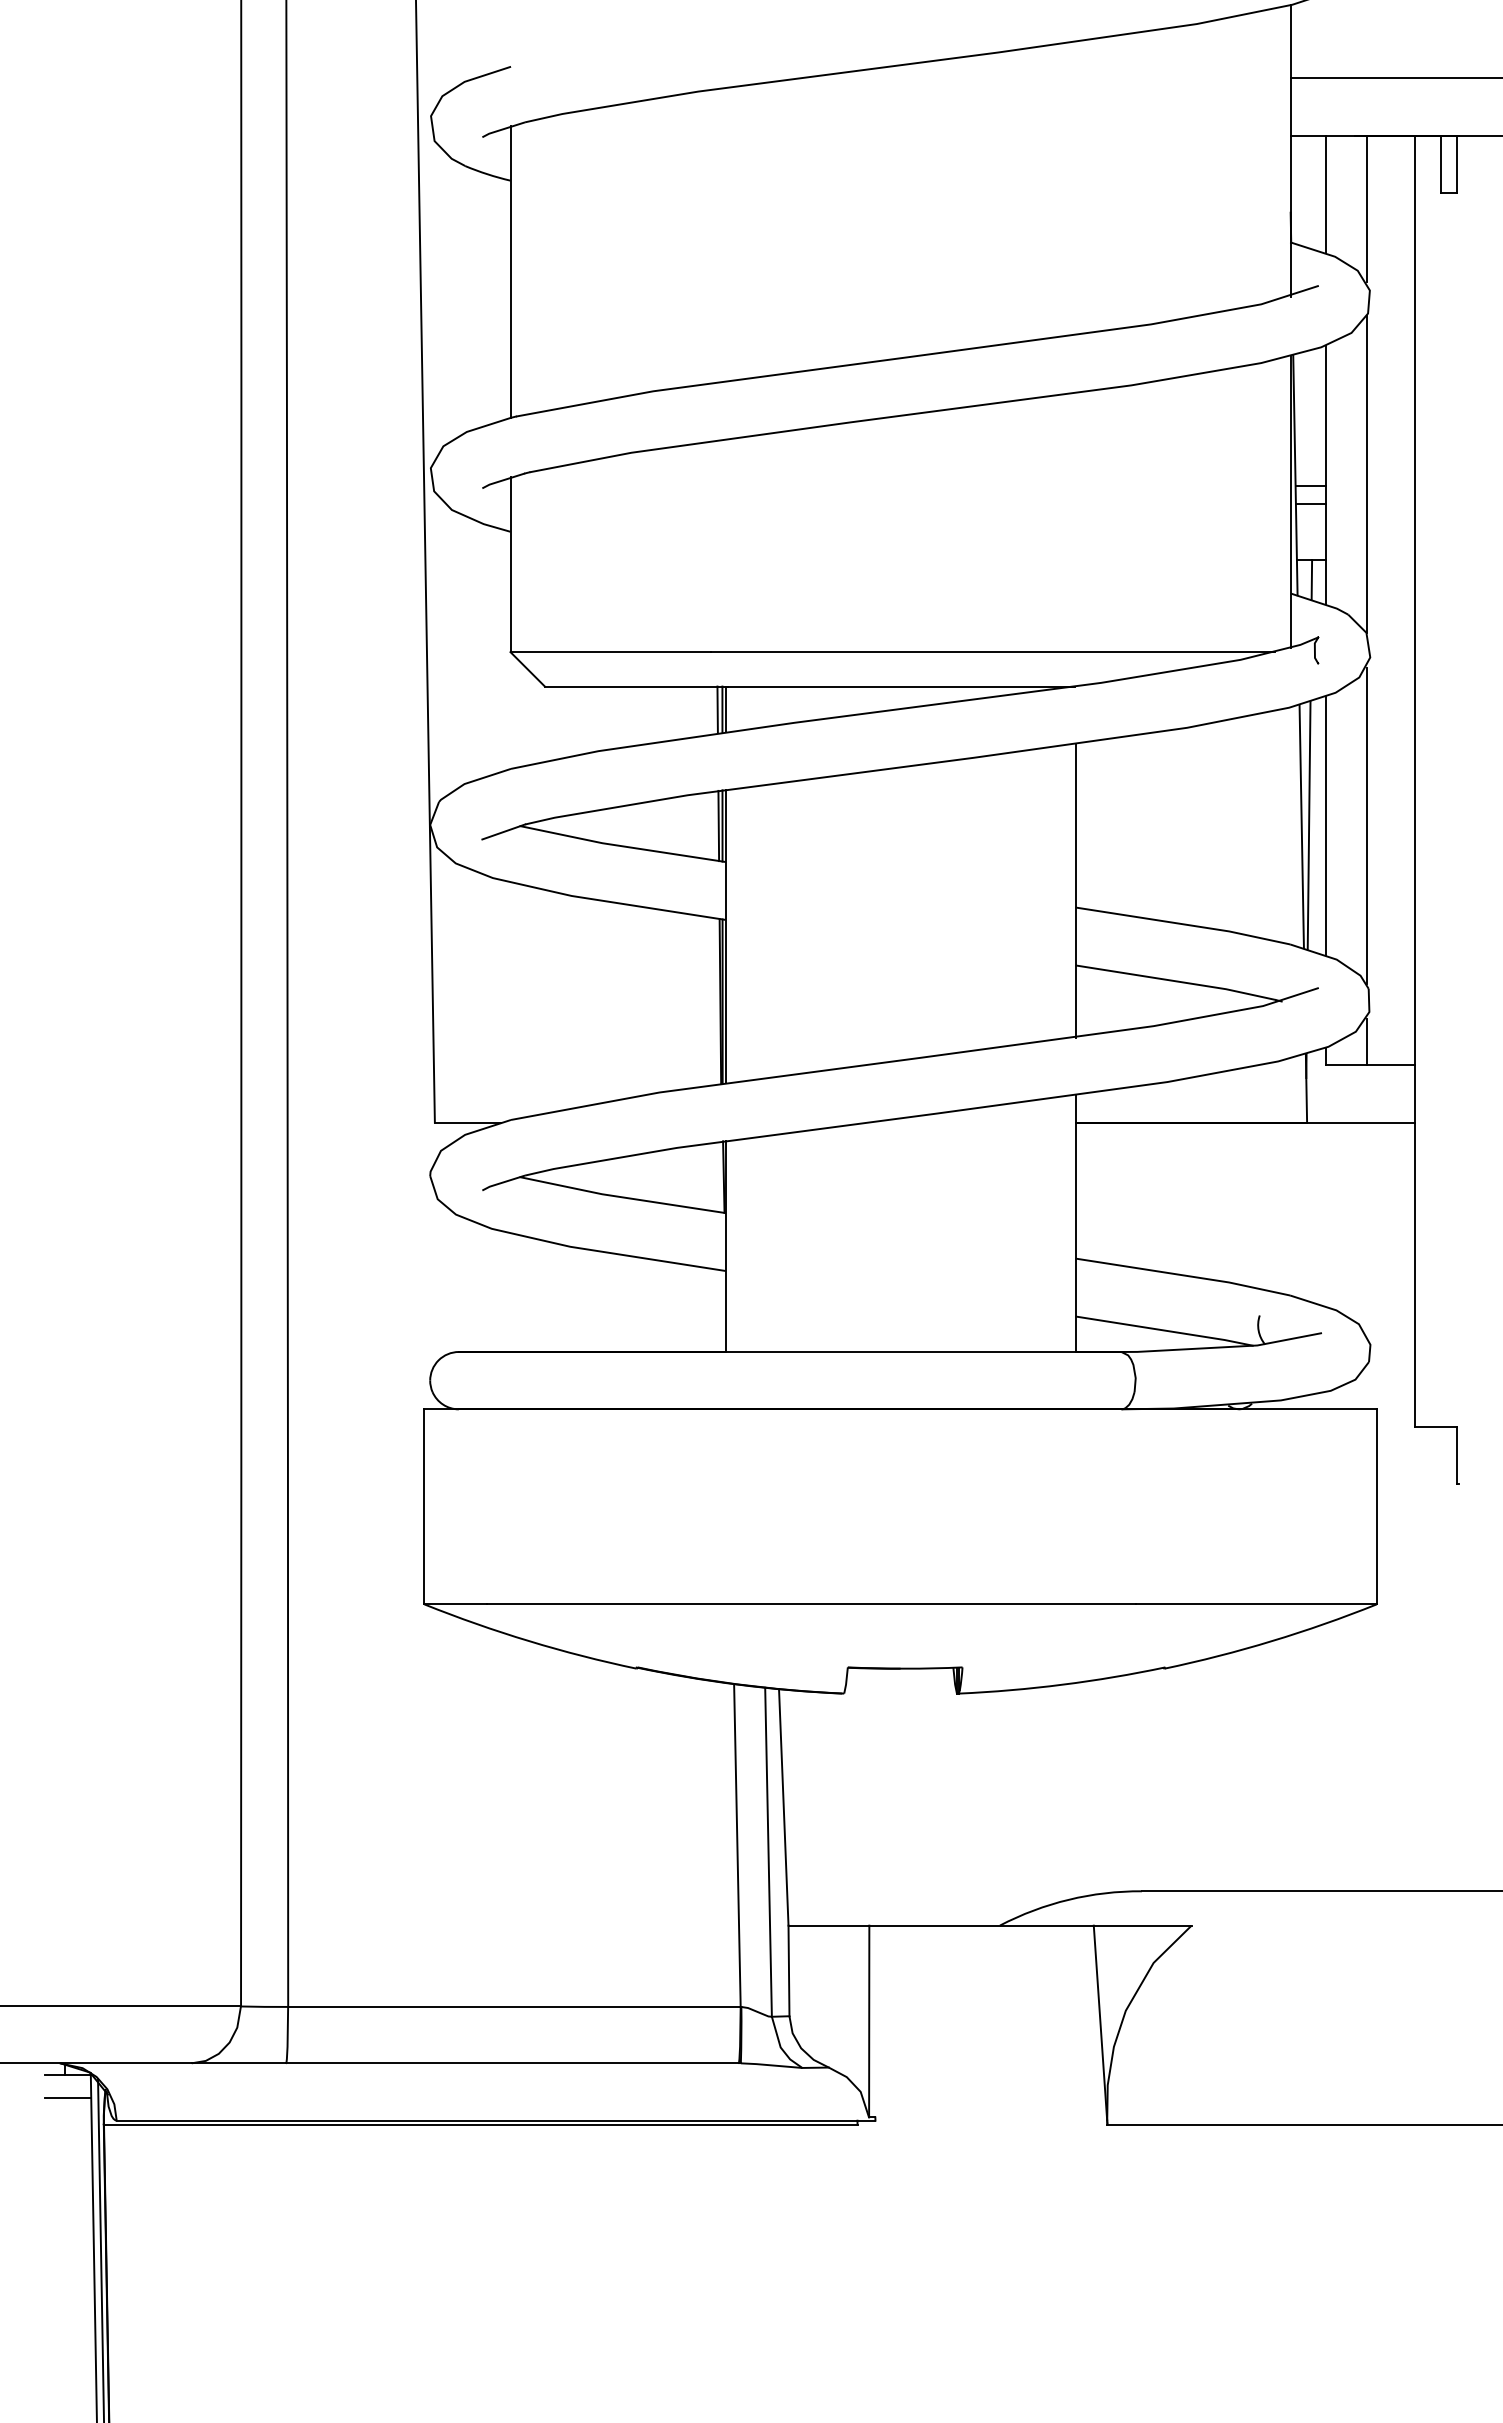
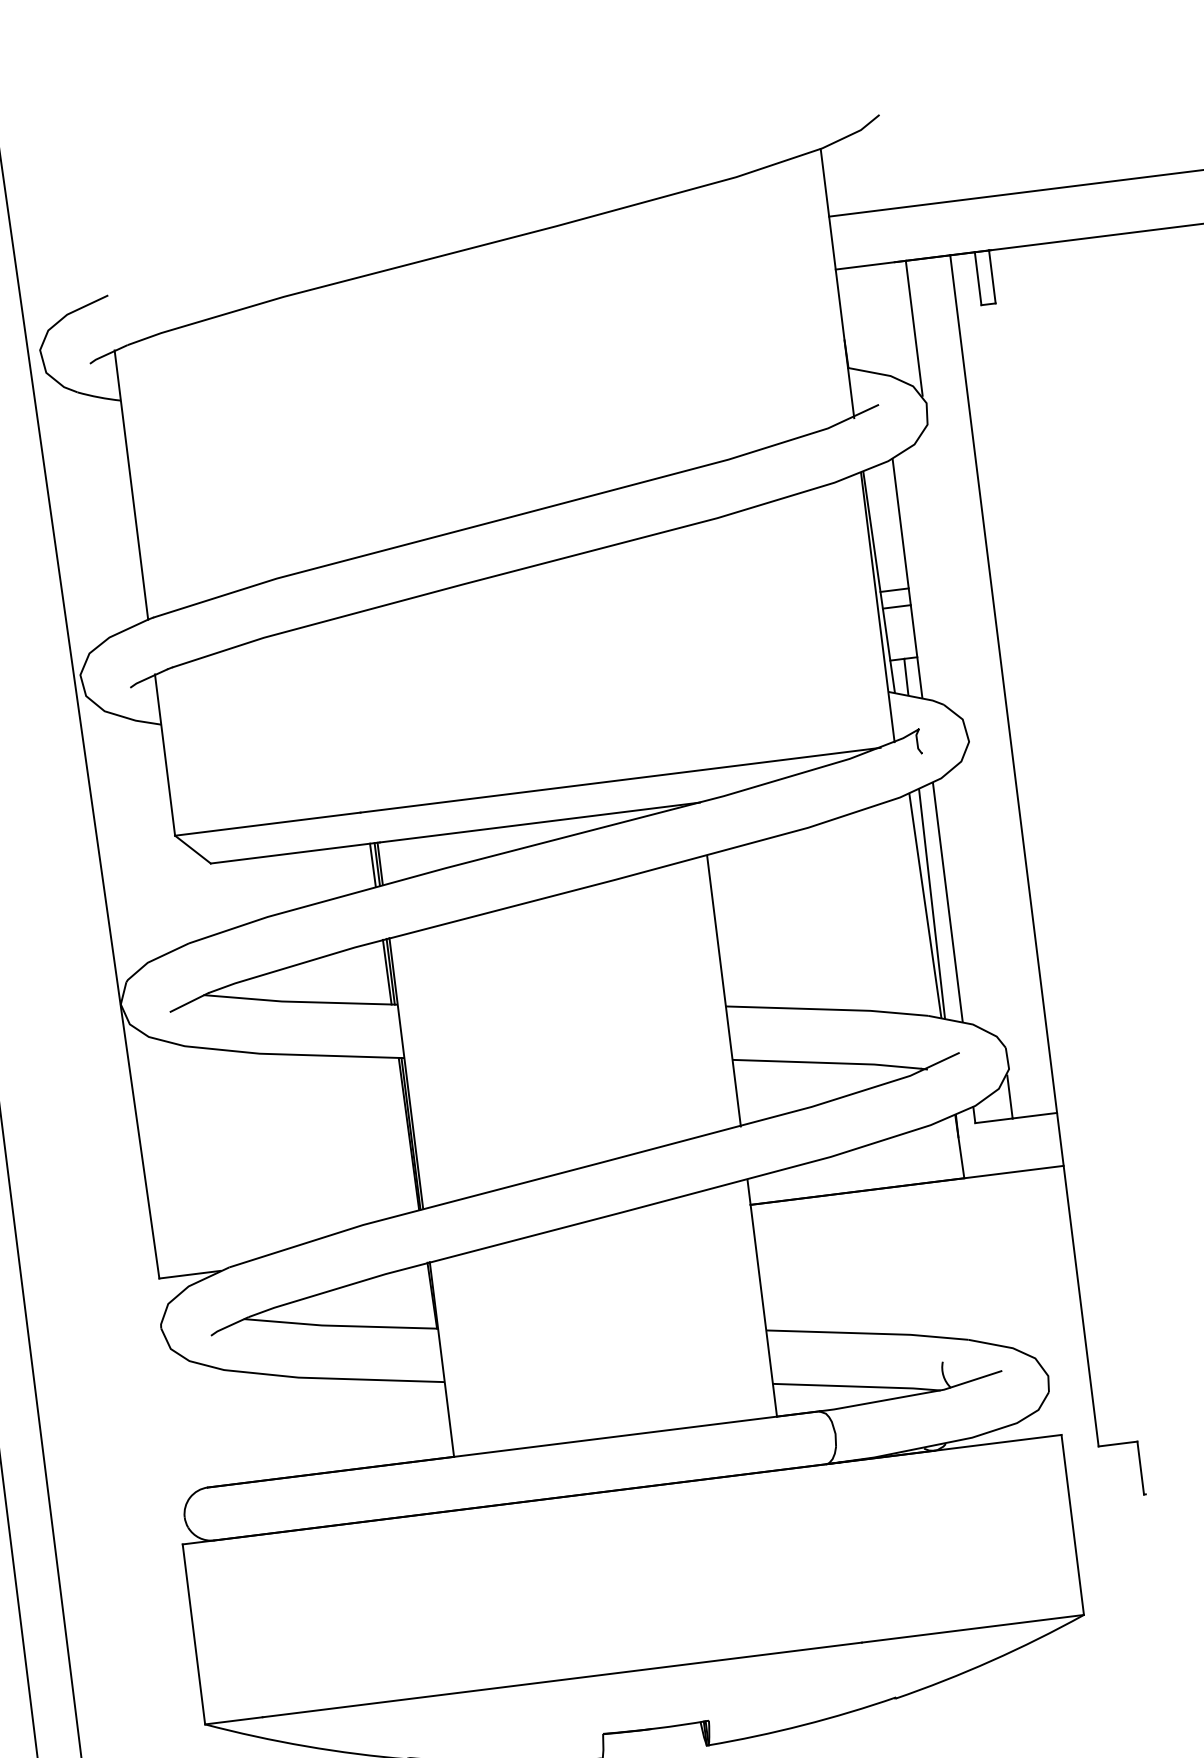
line: (1326, 194) -> (875, 319), removed
line: (1366, 474) -> (944, 573), removed
line: (1366, 825) -> (984, 897), removed

